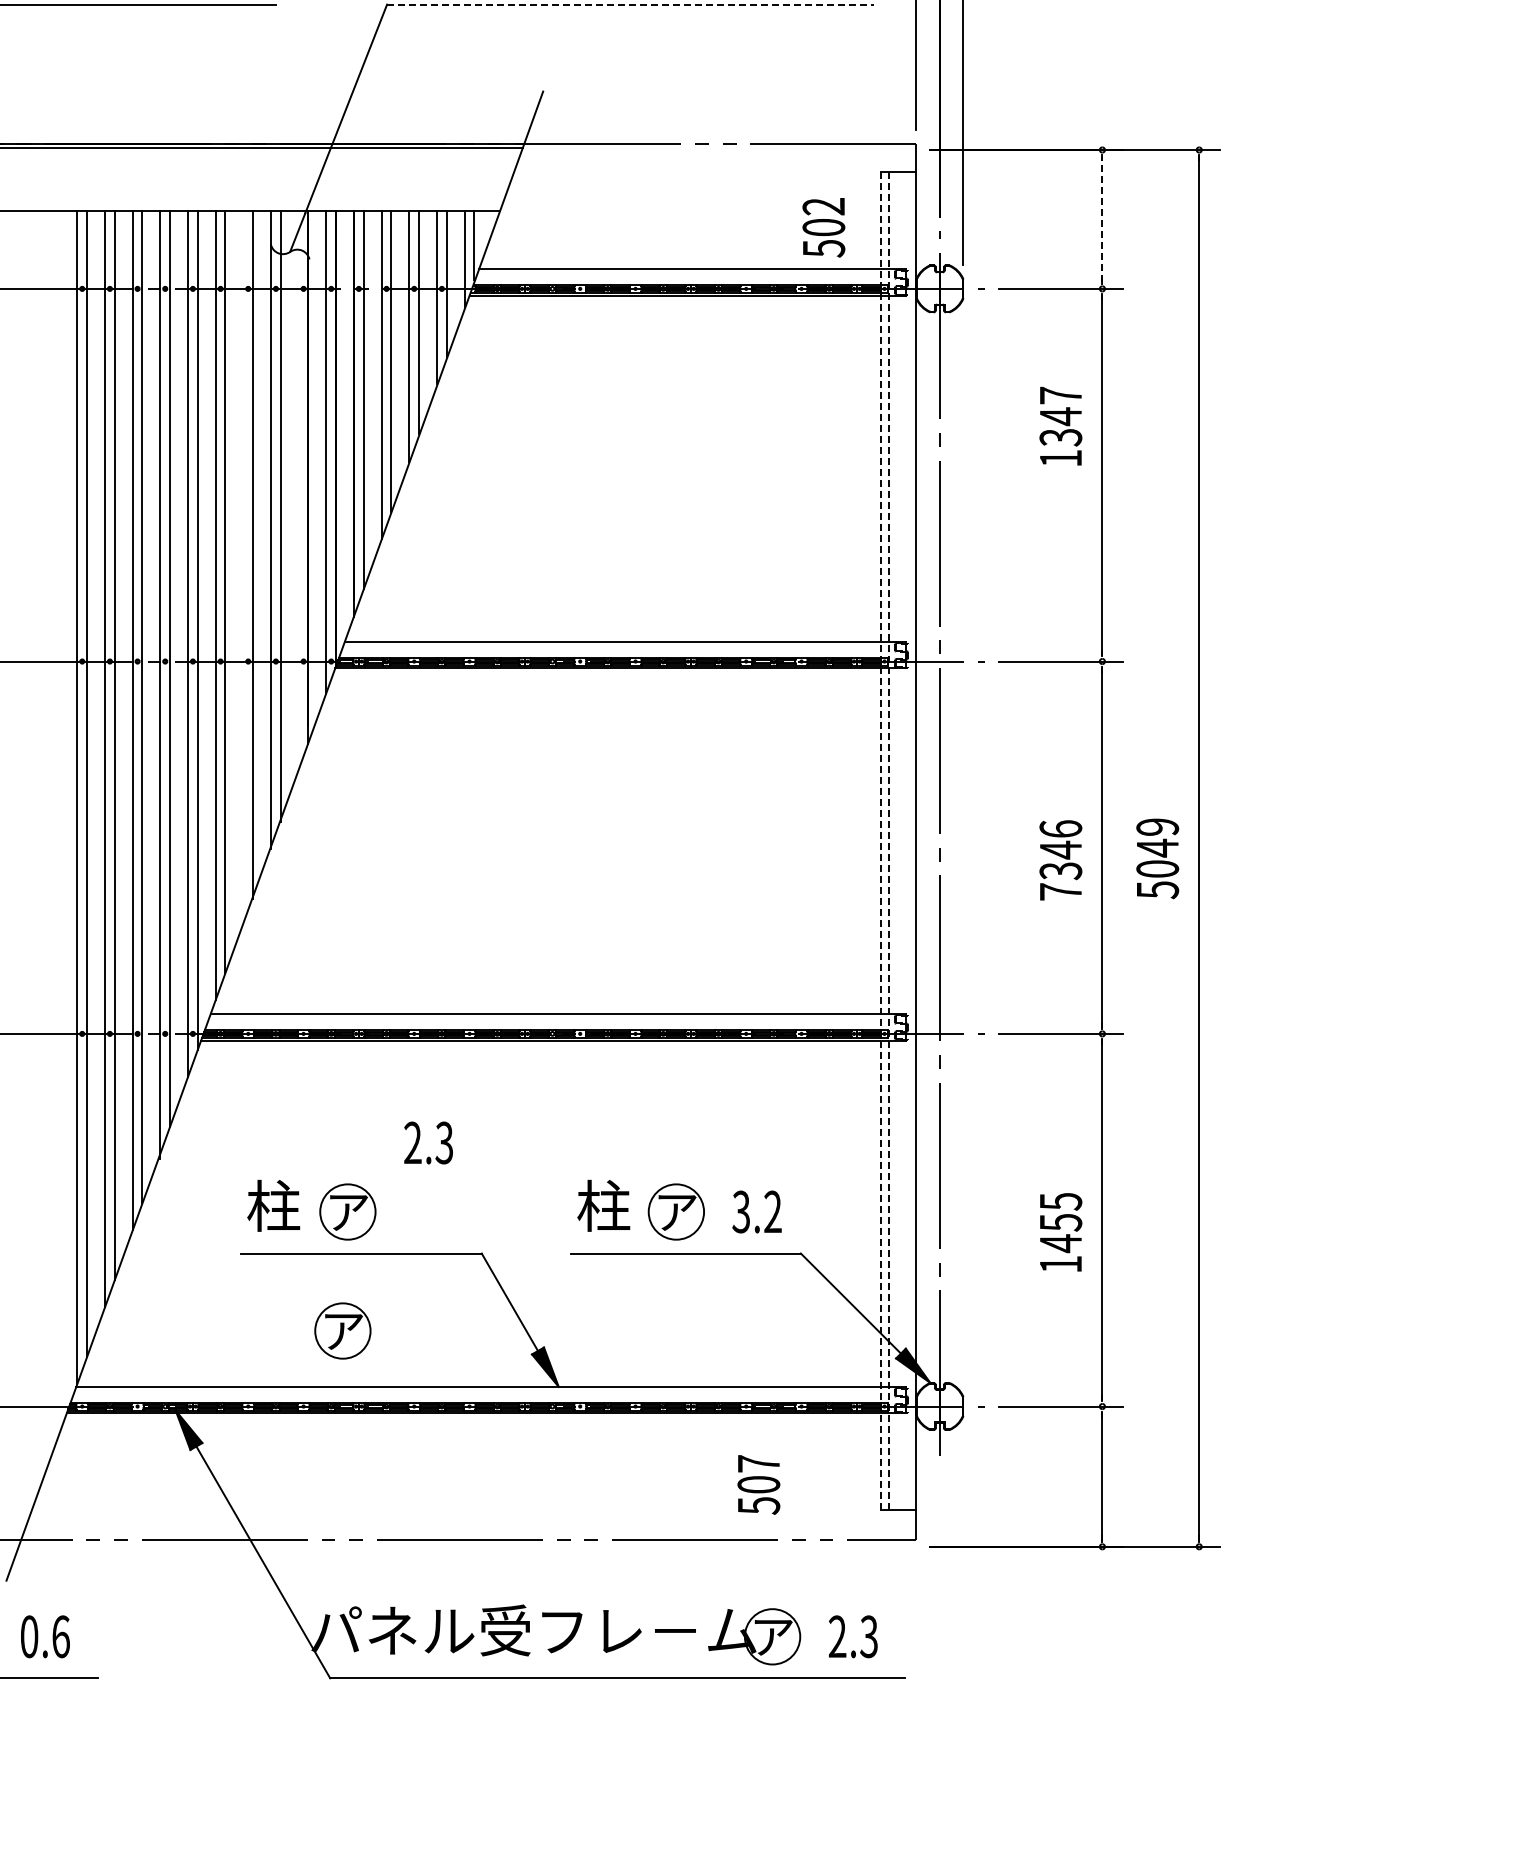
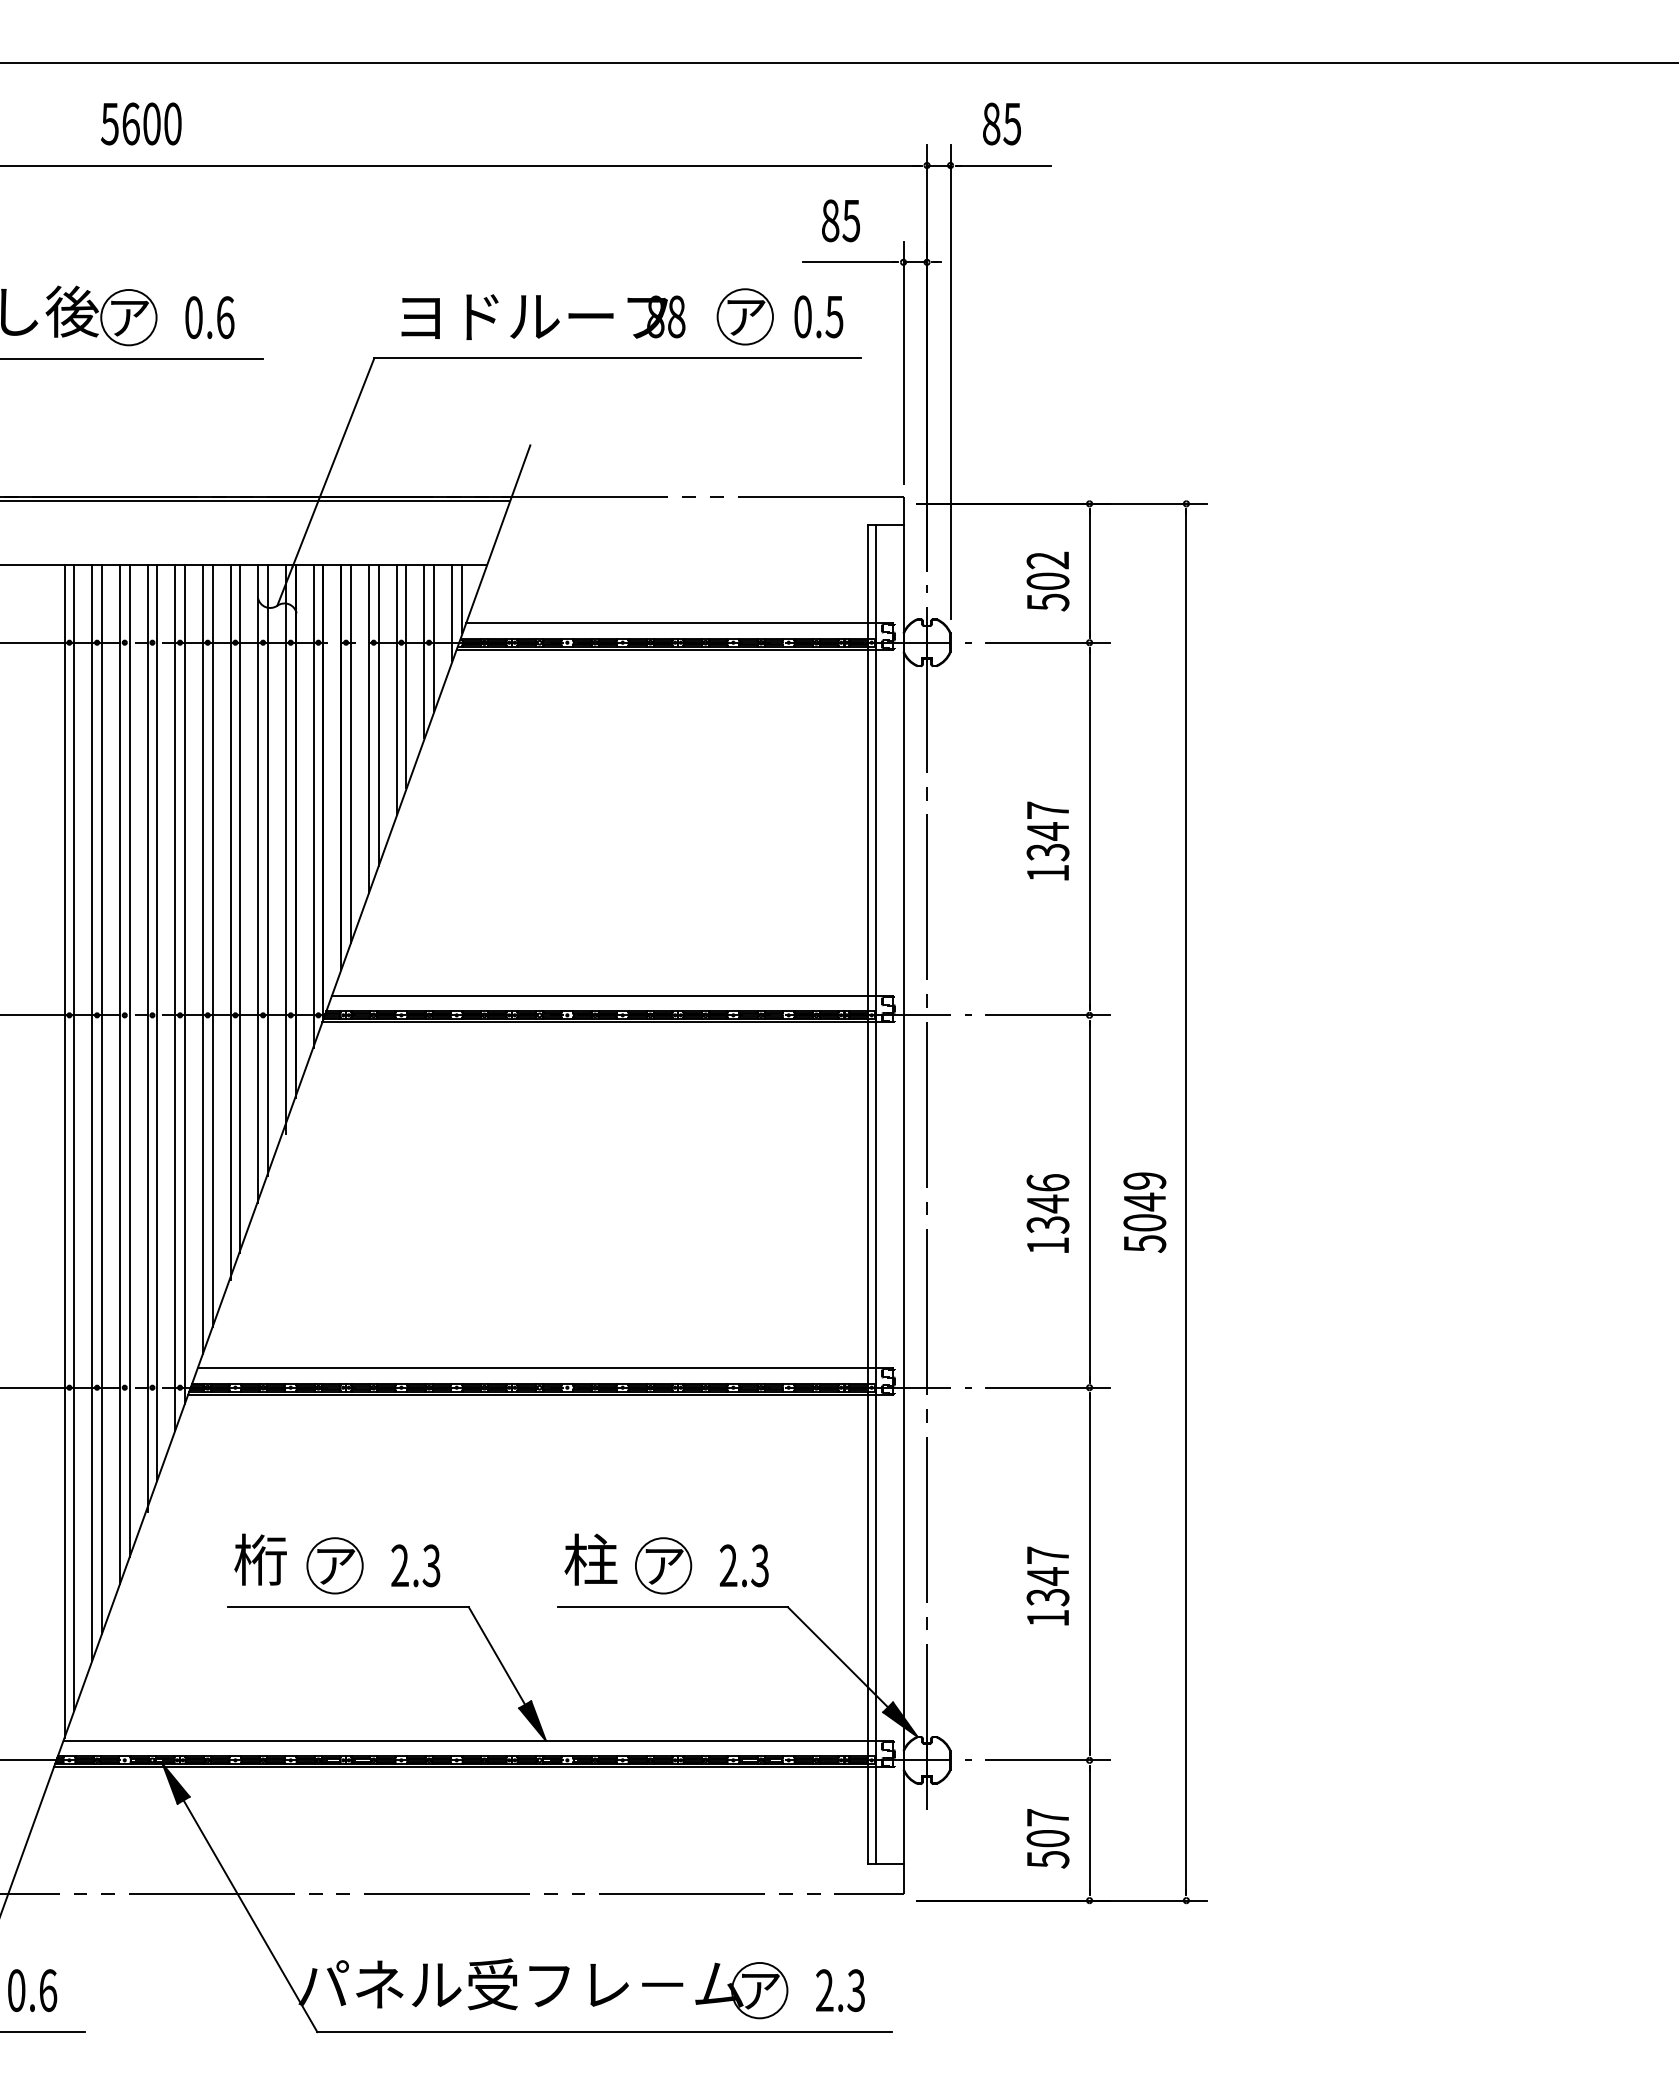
line: (630, 4) -> (617, 358), dashed -> solid
line: (1102, 219) -> (1089, 573), dashed -> solid
text: (823, 227) -> (1047, 581), moved
text: (1060, 425) -> (1047, 840), moved
line: (298, 495) -> (285, 849), added
line: (243, 568) -> (230, 922), added
line: (880, 841) -> (867, 1195), dashed -> solid
line: (888, 841) -> (875, 1195), dashed -> solid
text: (1060, 891) -> (1047, 1245), 7346 -> 1346
text: (428, 1142) -> (415, 1565), moved
text: (273, 1205) -> (260, 1559), 柱 -> 桁
text: (756, 1211) -> (743, 1565), 3.2 -> 2.3
text: (1060, 1222) -> (1047, 1576), 1455 -> 1347
part: (342, 1330) -> (329, 1684), removed
text: (758, 1484) -> (1047, 1838), moved

